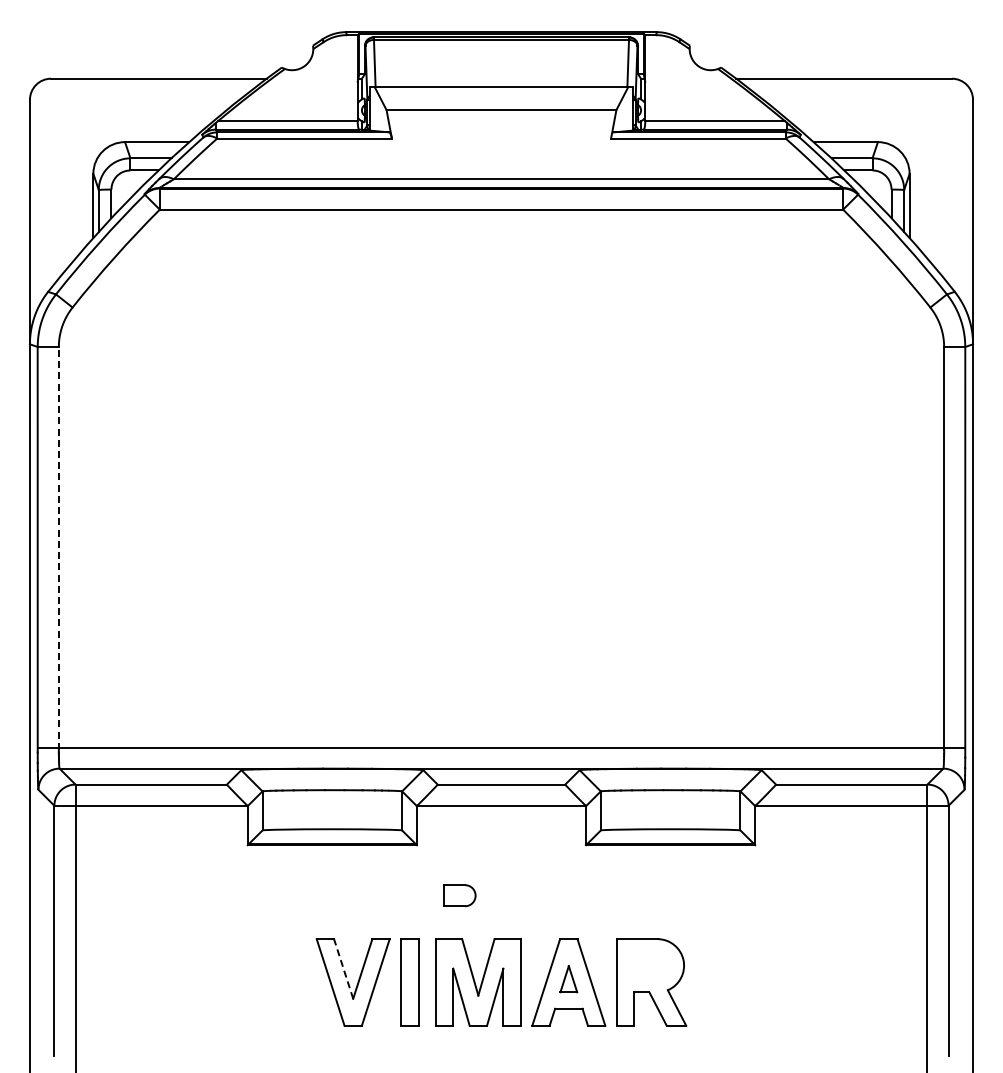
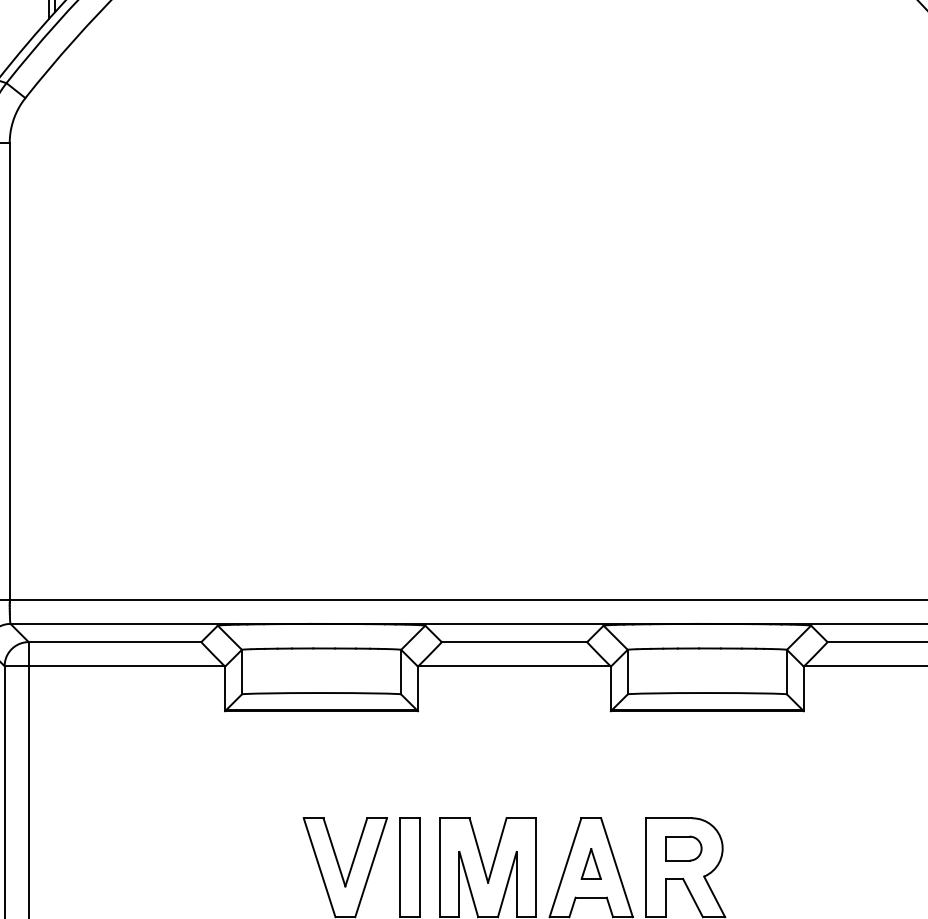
line: (58, 547) -> (9, 371), dashed -> solid
part: (459, 895) -> (683, 848), moved
line: (343, 968) -> (334, 851), dashed -> solid

